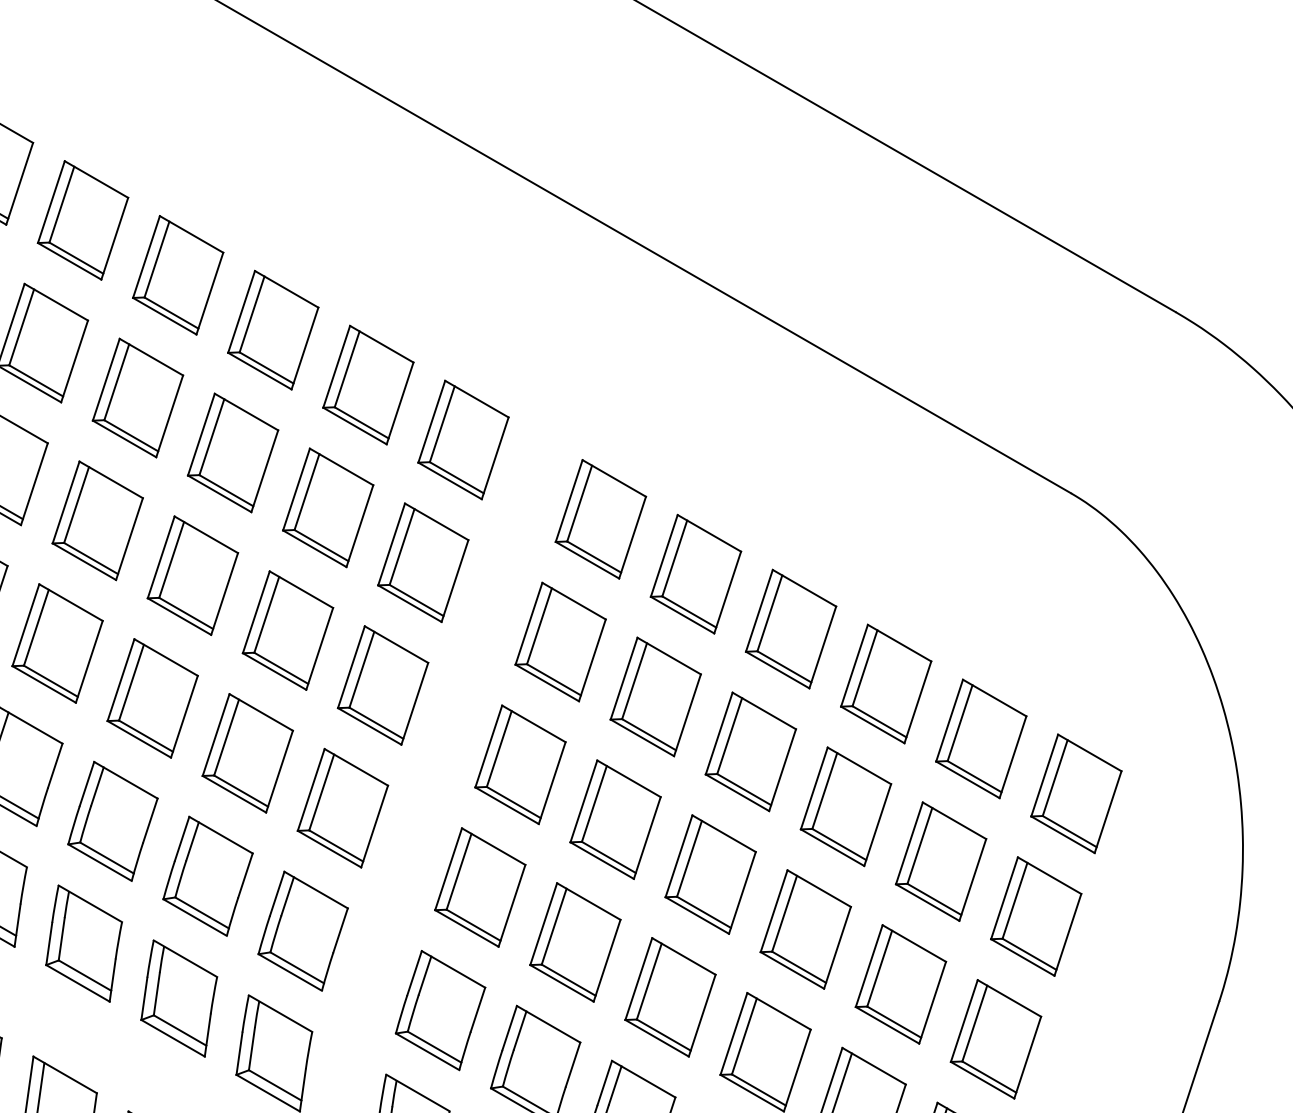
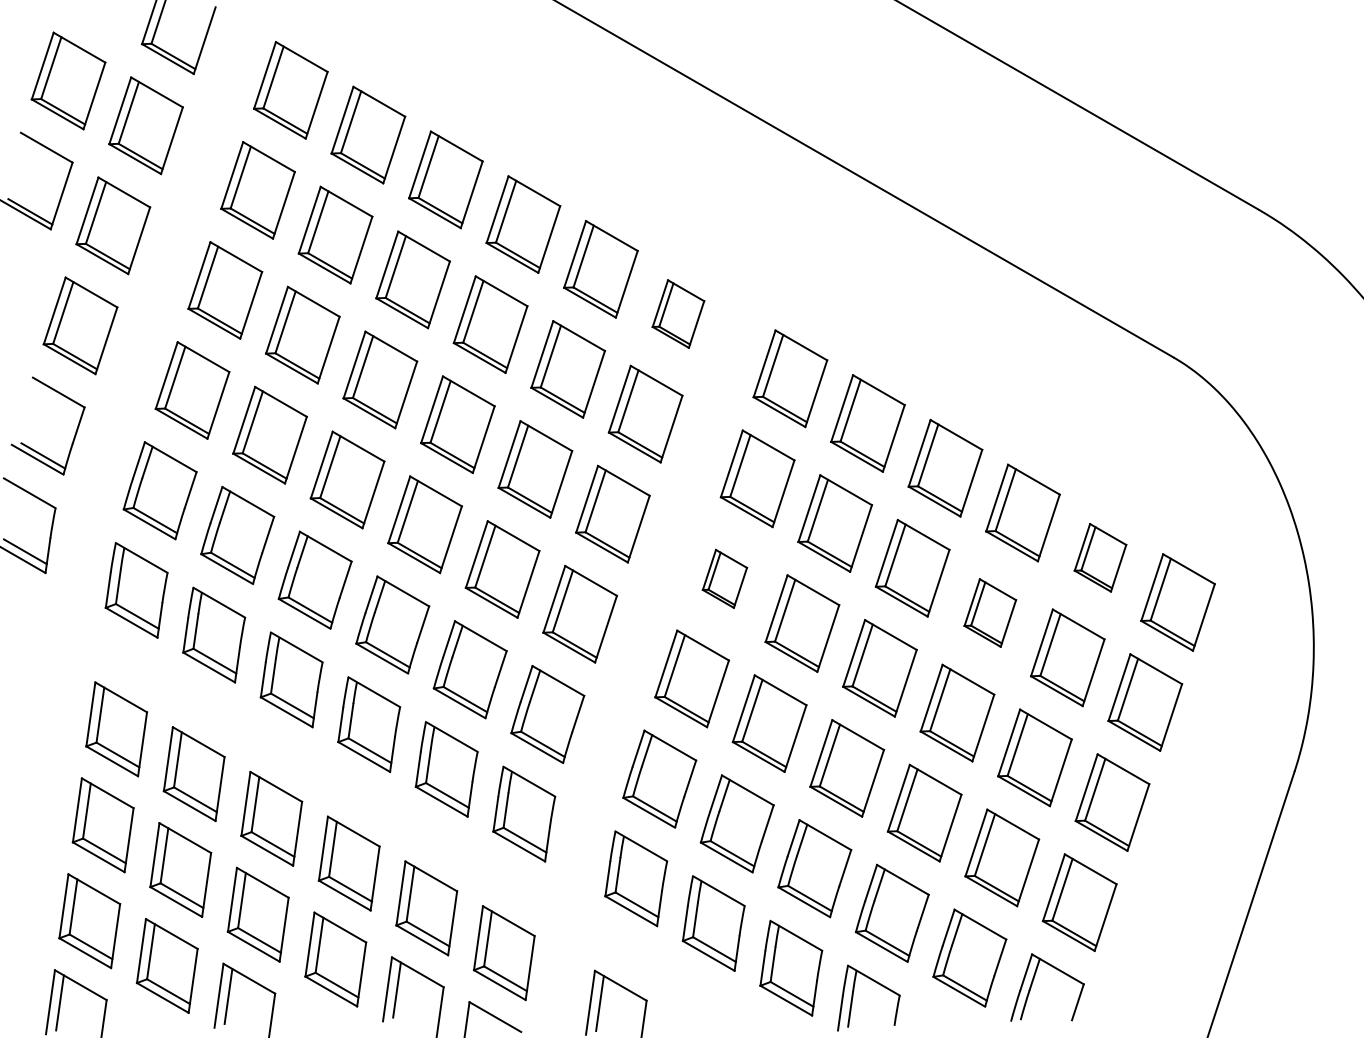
part: (463, 439) -> (678, 313), size x0.7
part: (981, 738) -> (1100, 557), size x0.7
part: (519, 764) -> (724, 578), size x0.6
part: (846, 806) -> (990, 612), size x0.7

